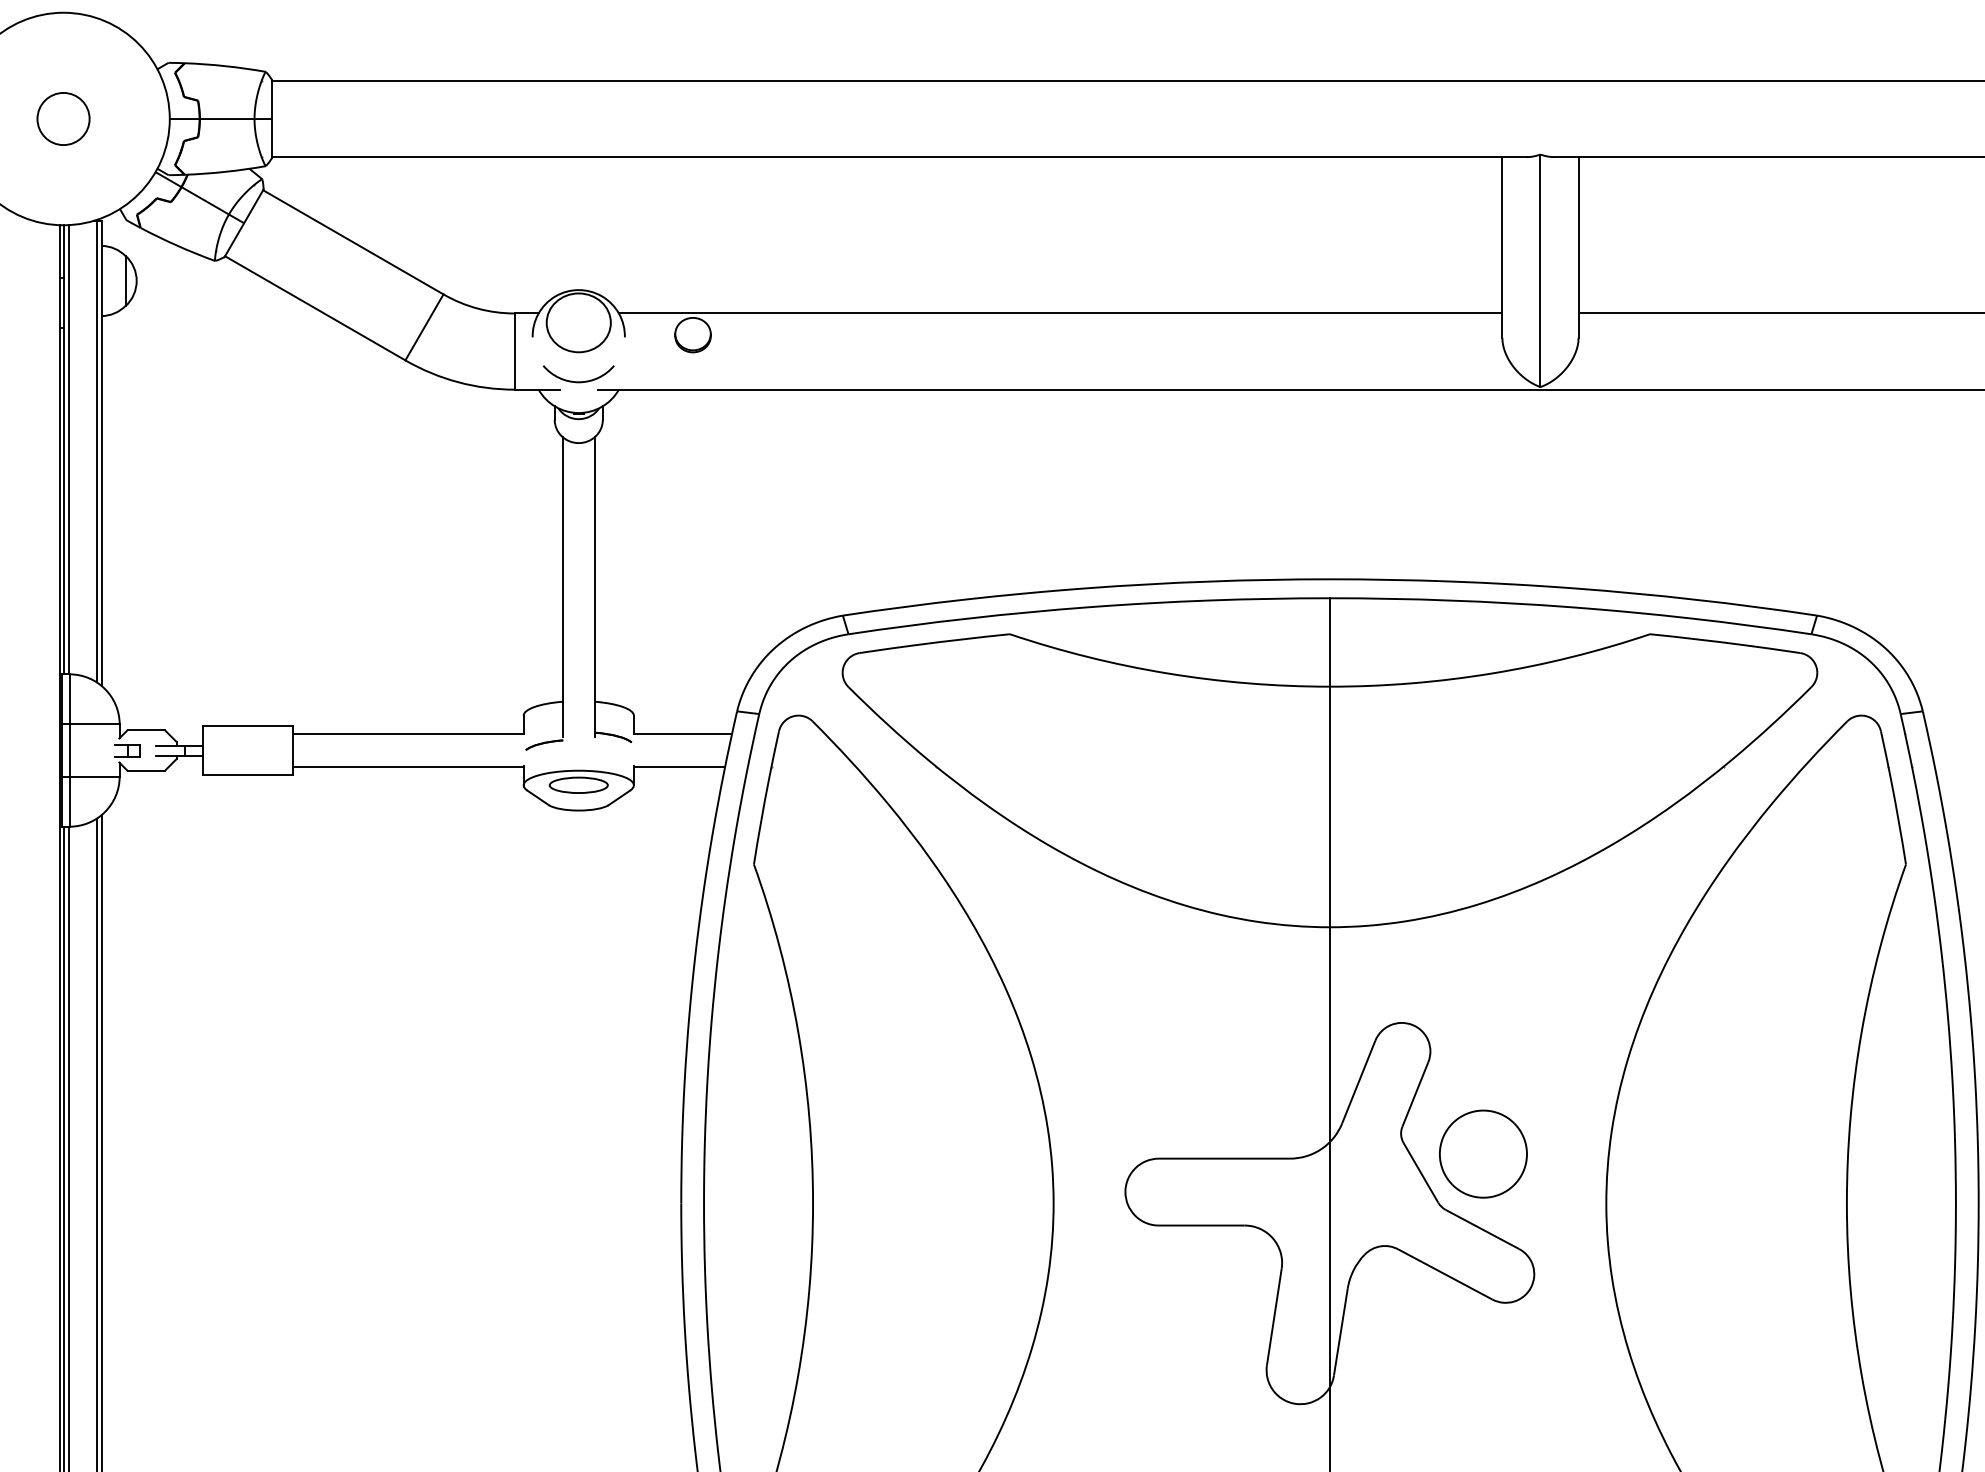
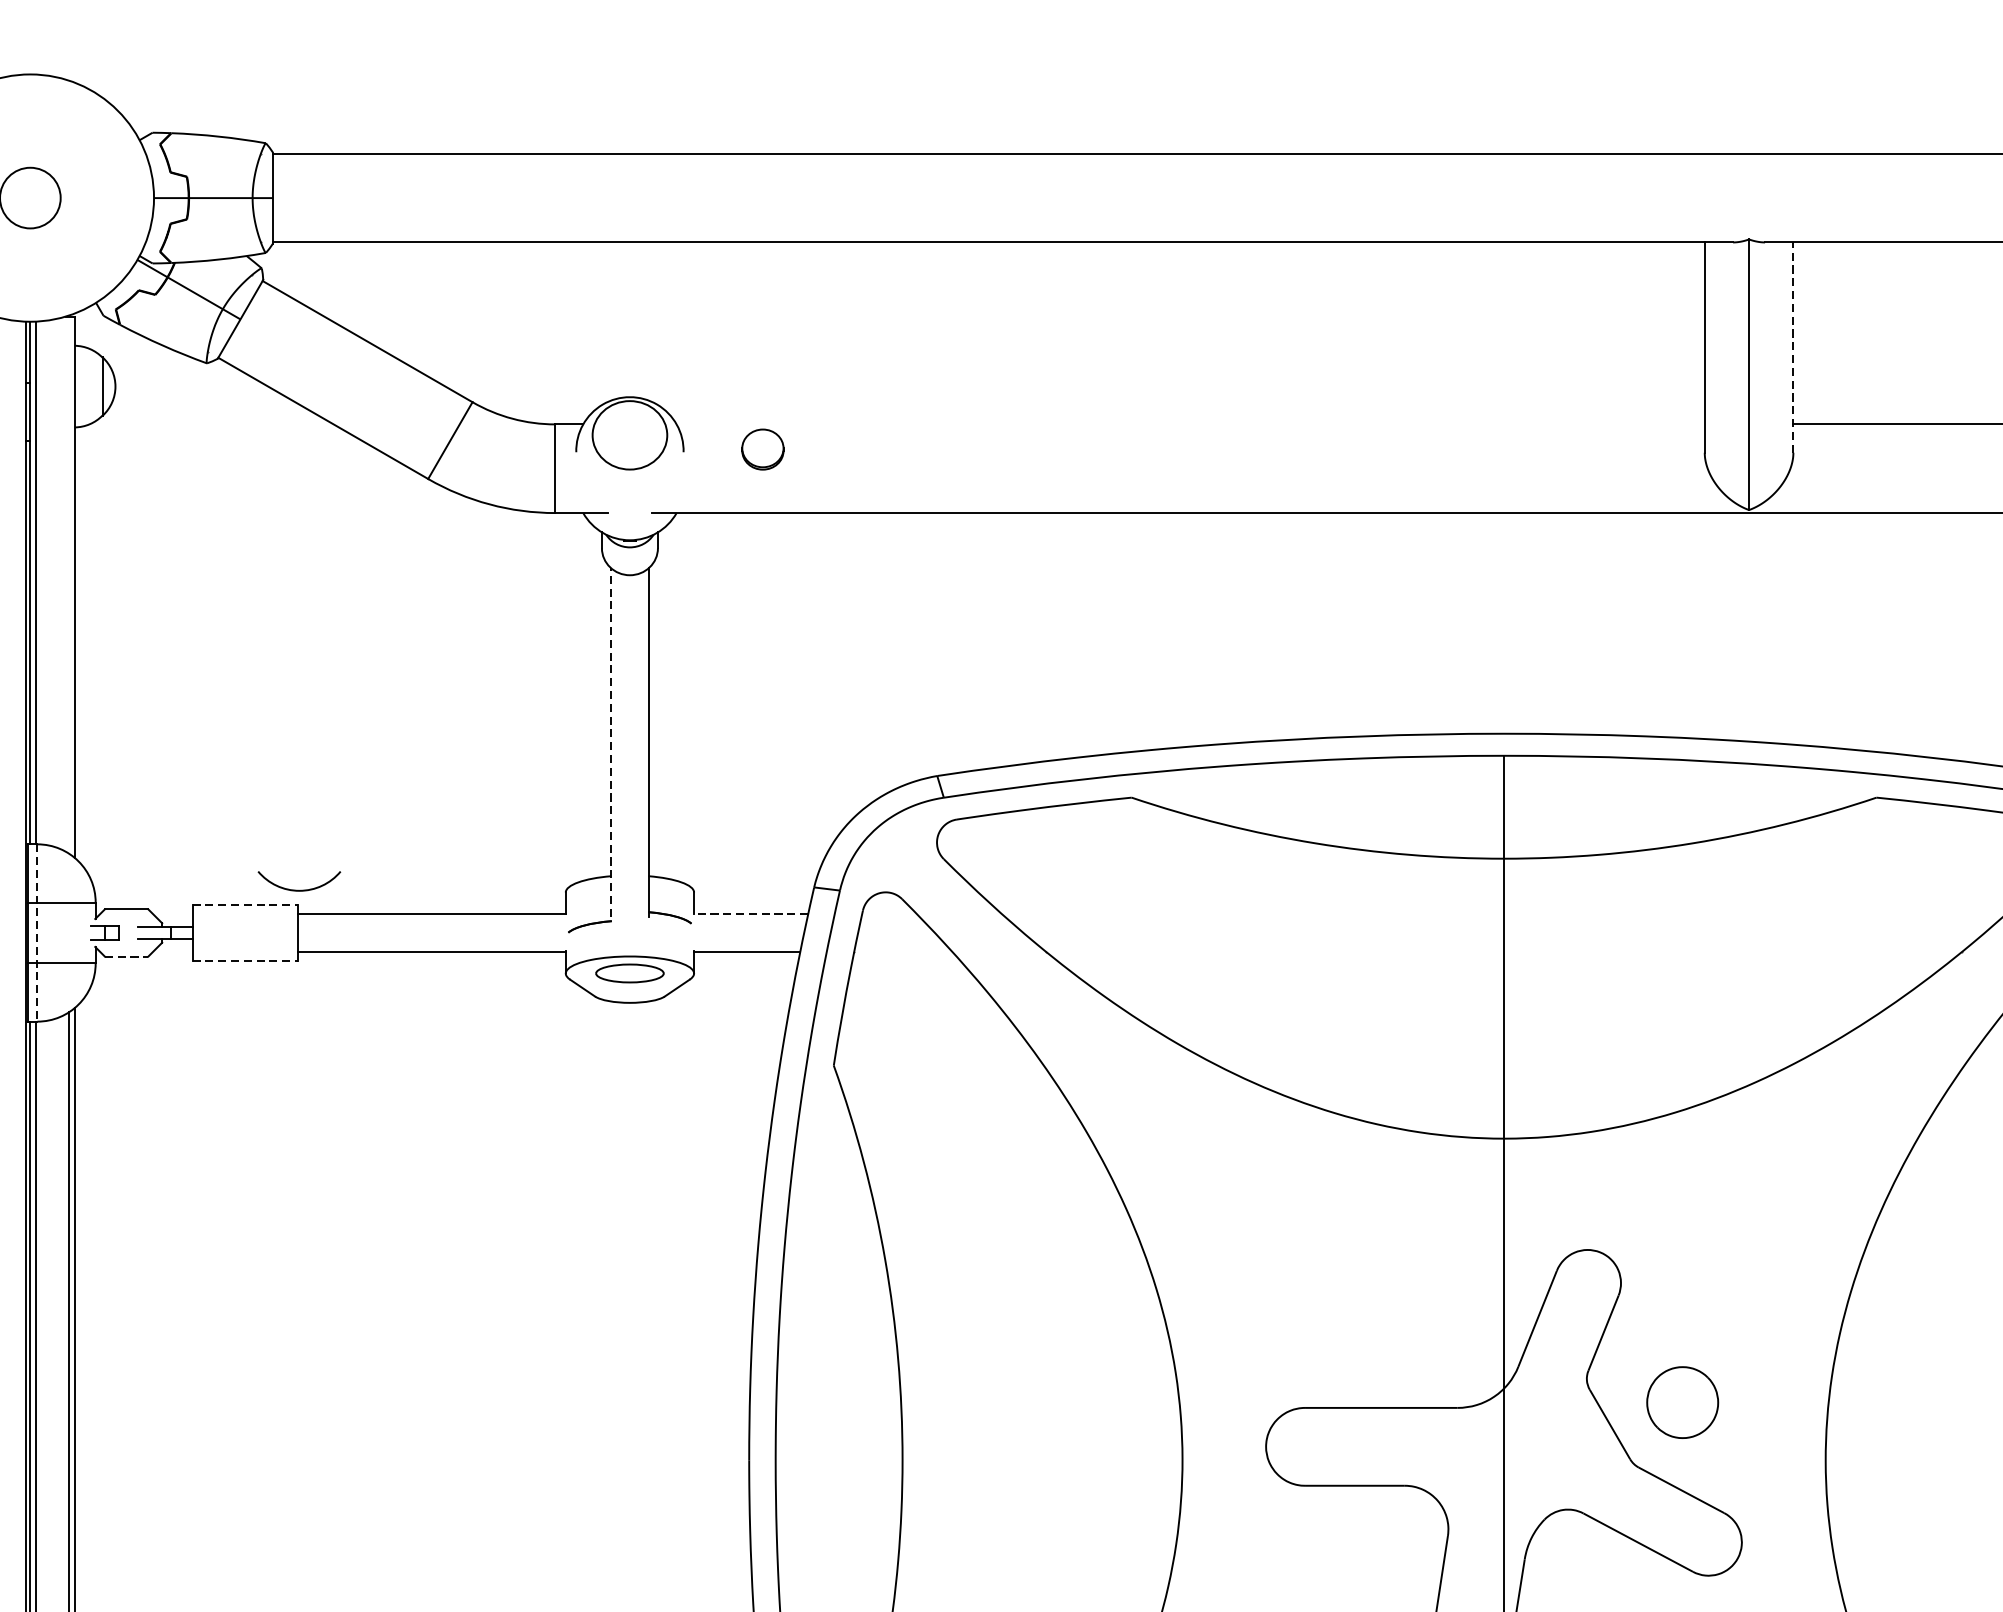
line: (1578, 246) -> (1793, 346), solid -> dashed
line: (1060, 313) -> (1190, 424), removed
arc: (578, 381) -> (299, 889), moved
line: (96, 451) -> (68, 585), removed
line: (562, 586) -> (610, 742), solid -> dashed
line: (248, 726) -> (245, 905), solid -> dashed
line: (682, 734) -> (750, 914), solid -> dashed
line: (69, 751) -> (37, 934), solid -> dashed
line: (146, 770) -> (126, 956), solid -> dashed
line: (248, 774) -> (245, 960), solid -> dashed
part: (1483, 1153) -> (1682, 1401), size x0.7

